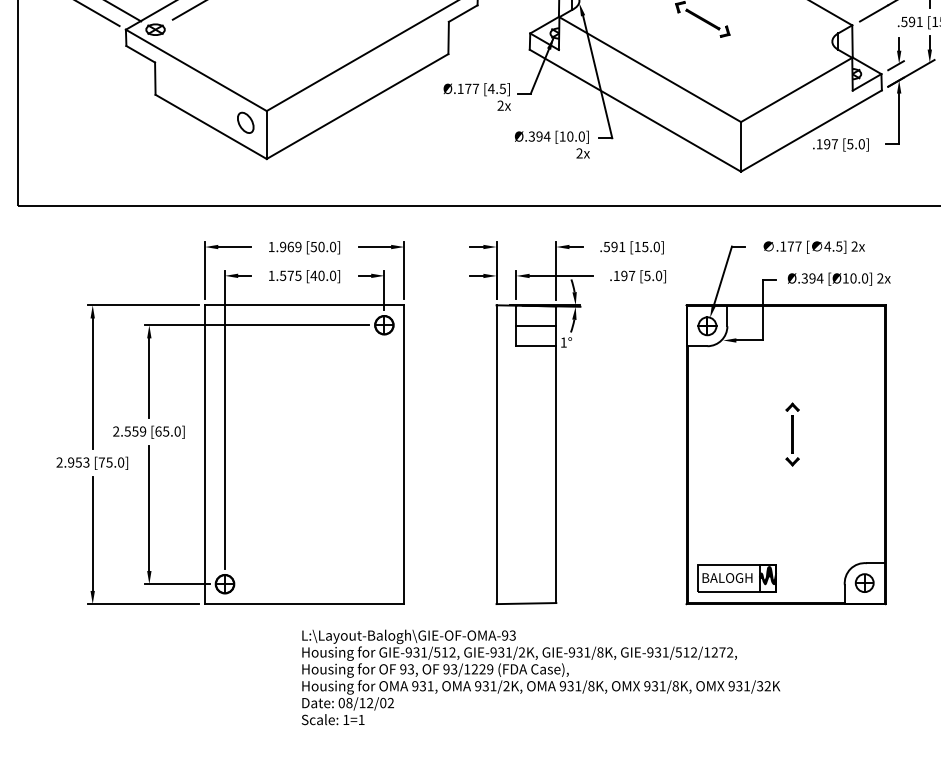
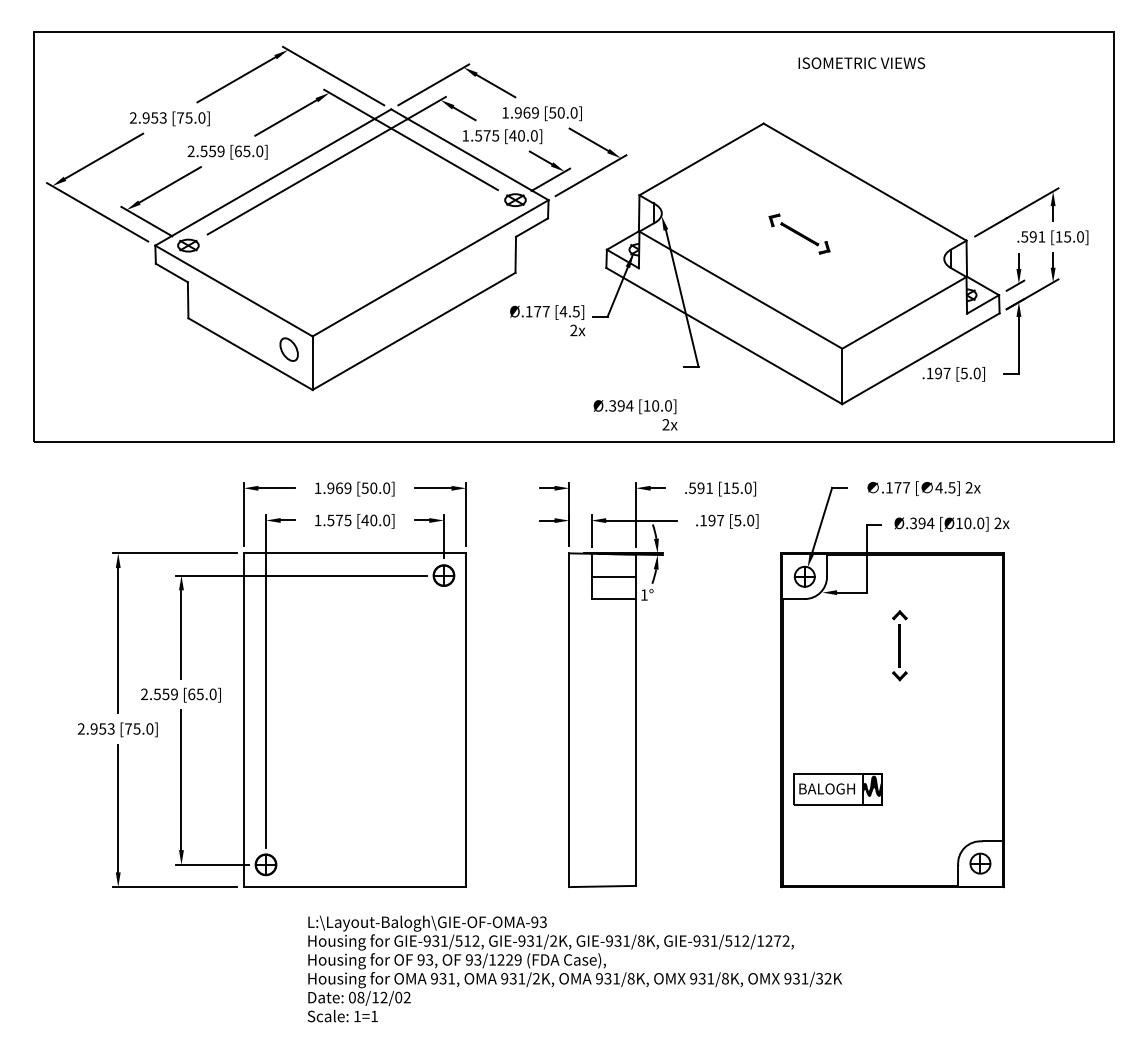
text: (552, 144) -> (635, 414), moved
part: (792, 434) -> (899, 645), moved
part: (736, 578) -> (837, 789), moved
text: (540, 677) -> (574, 968), moved

